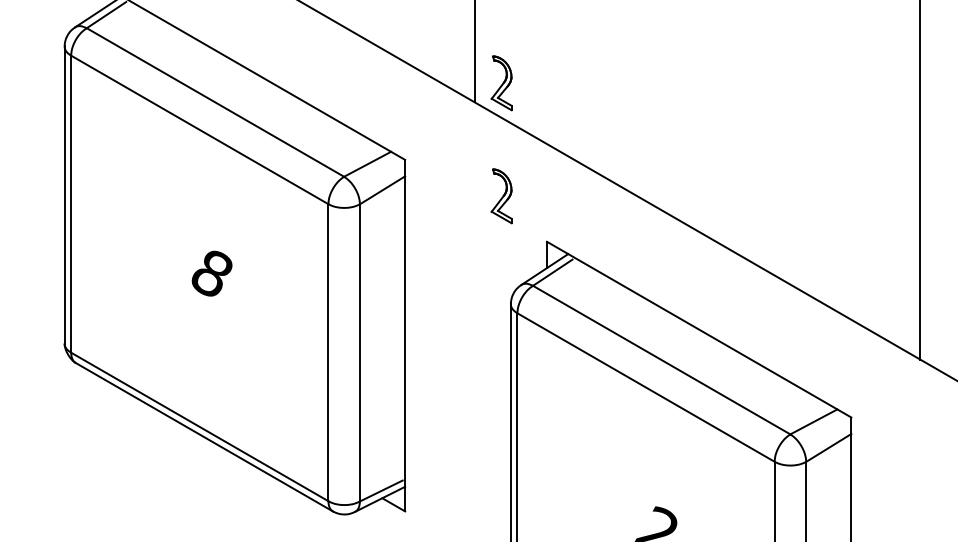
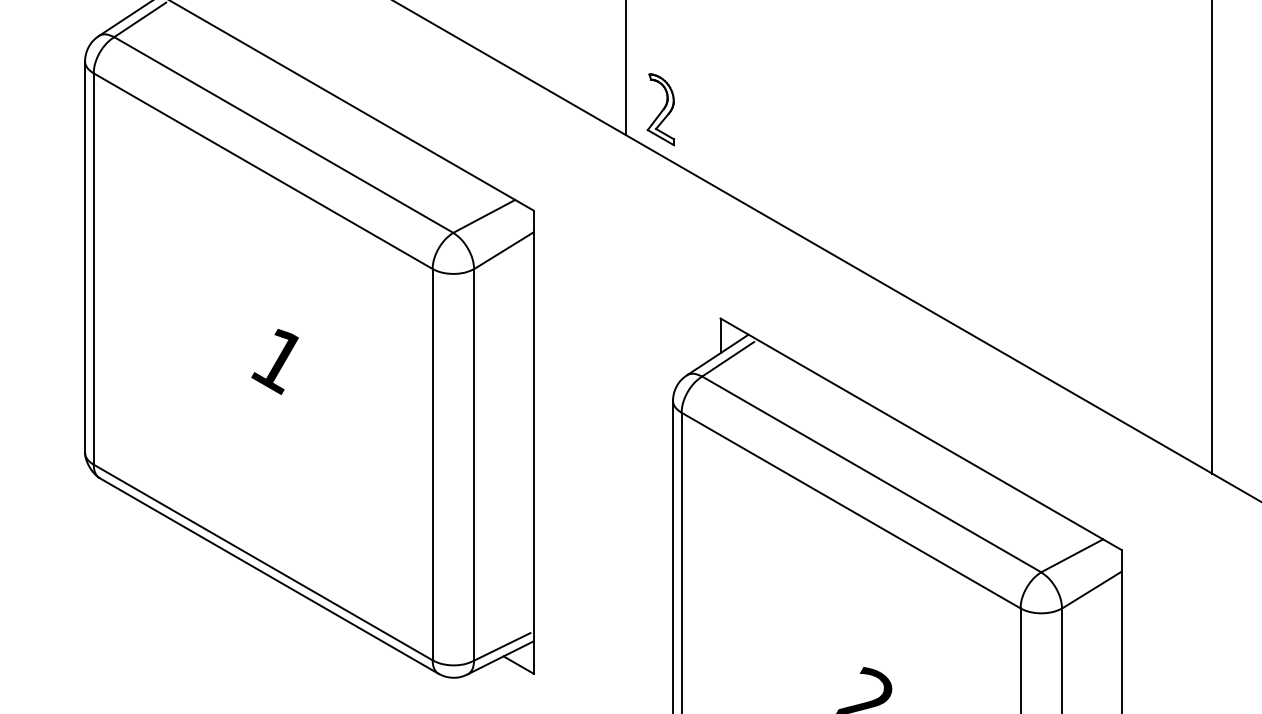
part: (501, 196) -> (660, 258), removed
text: (211, 274) -> (278, 361), 8 -> 1

